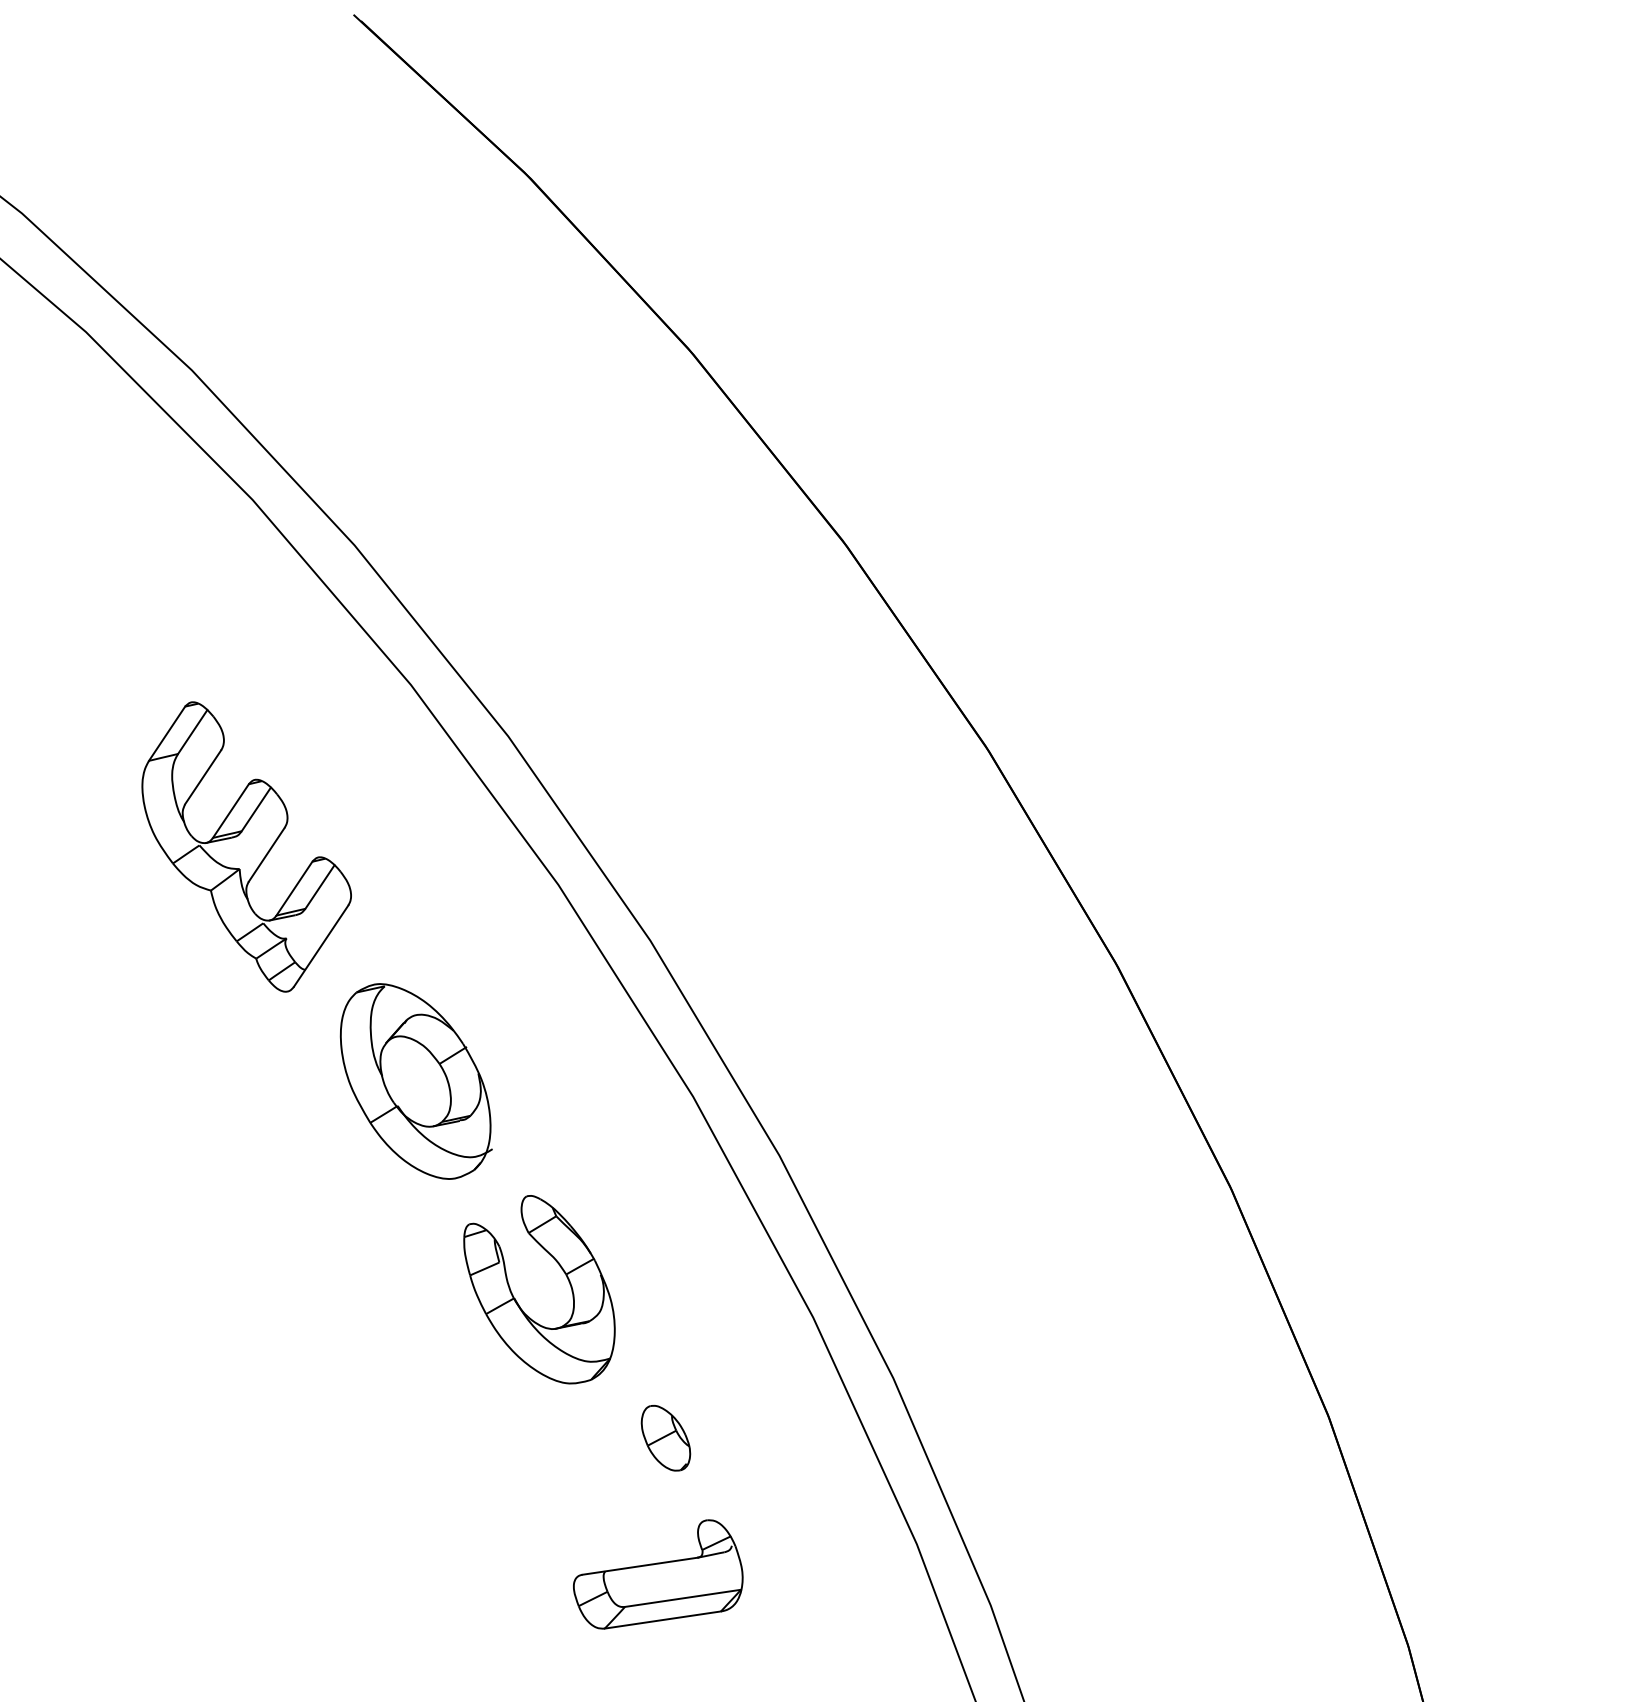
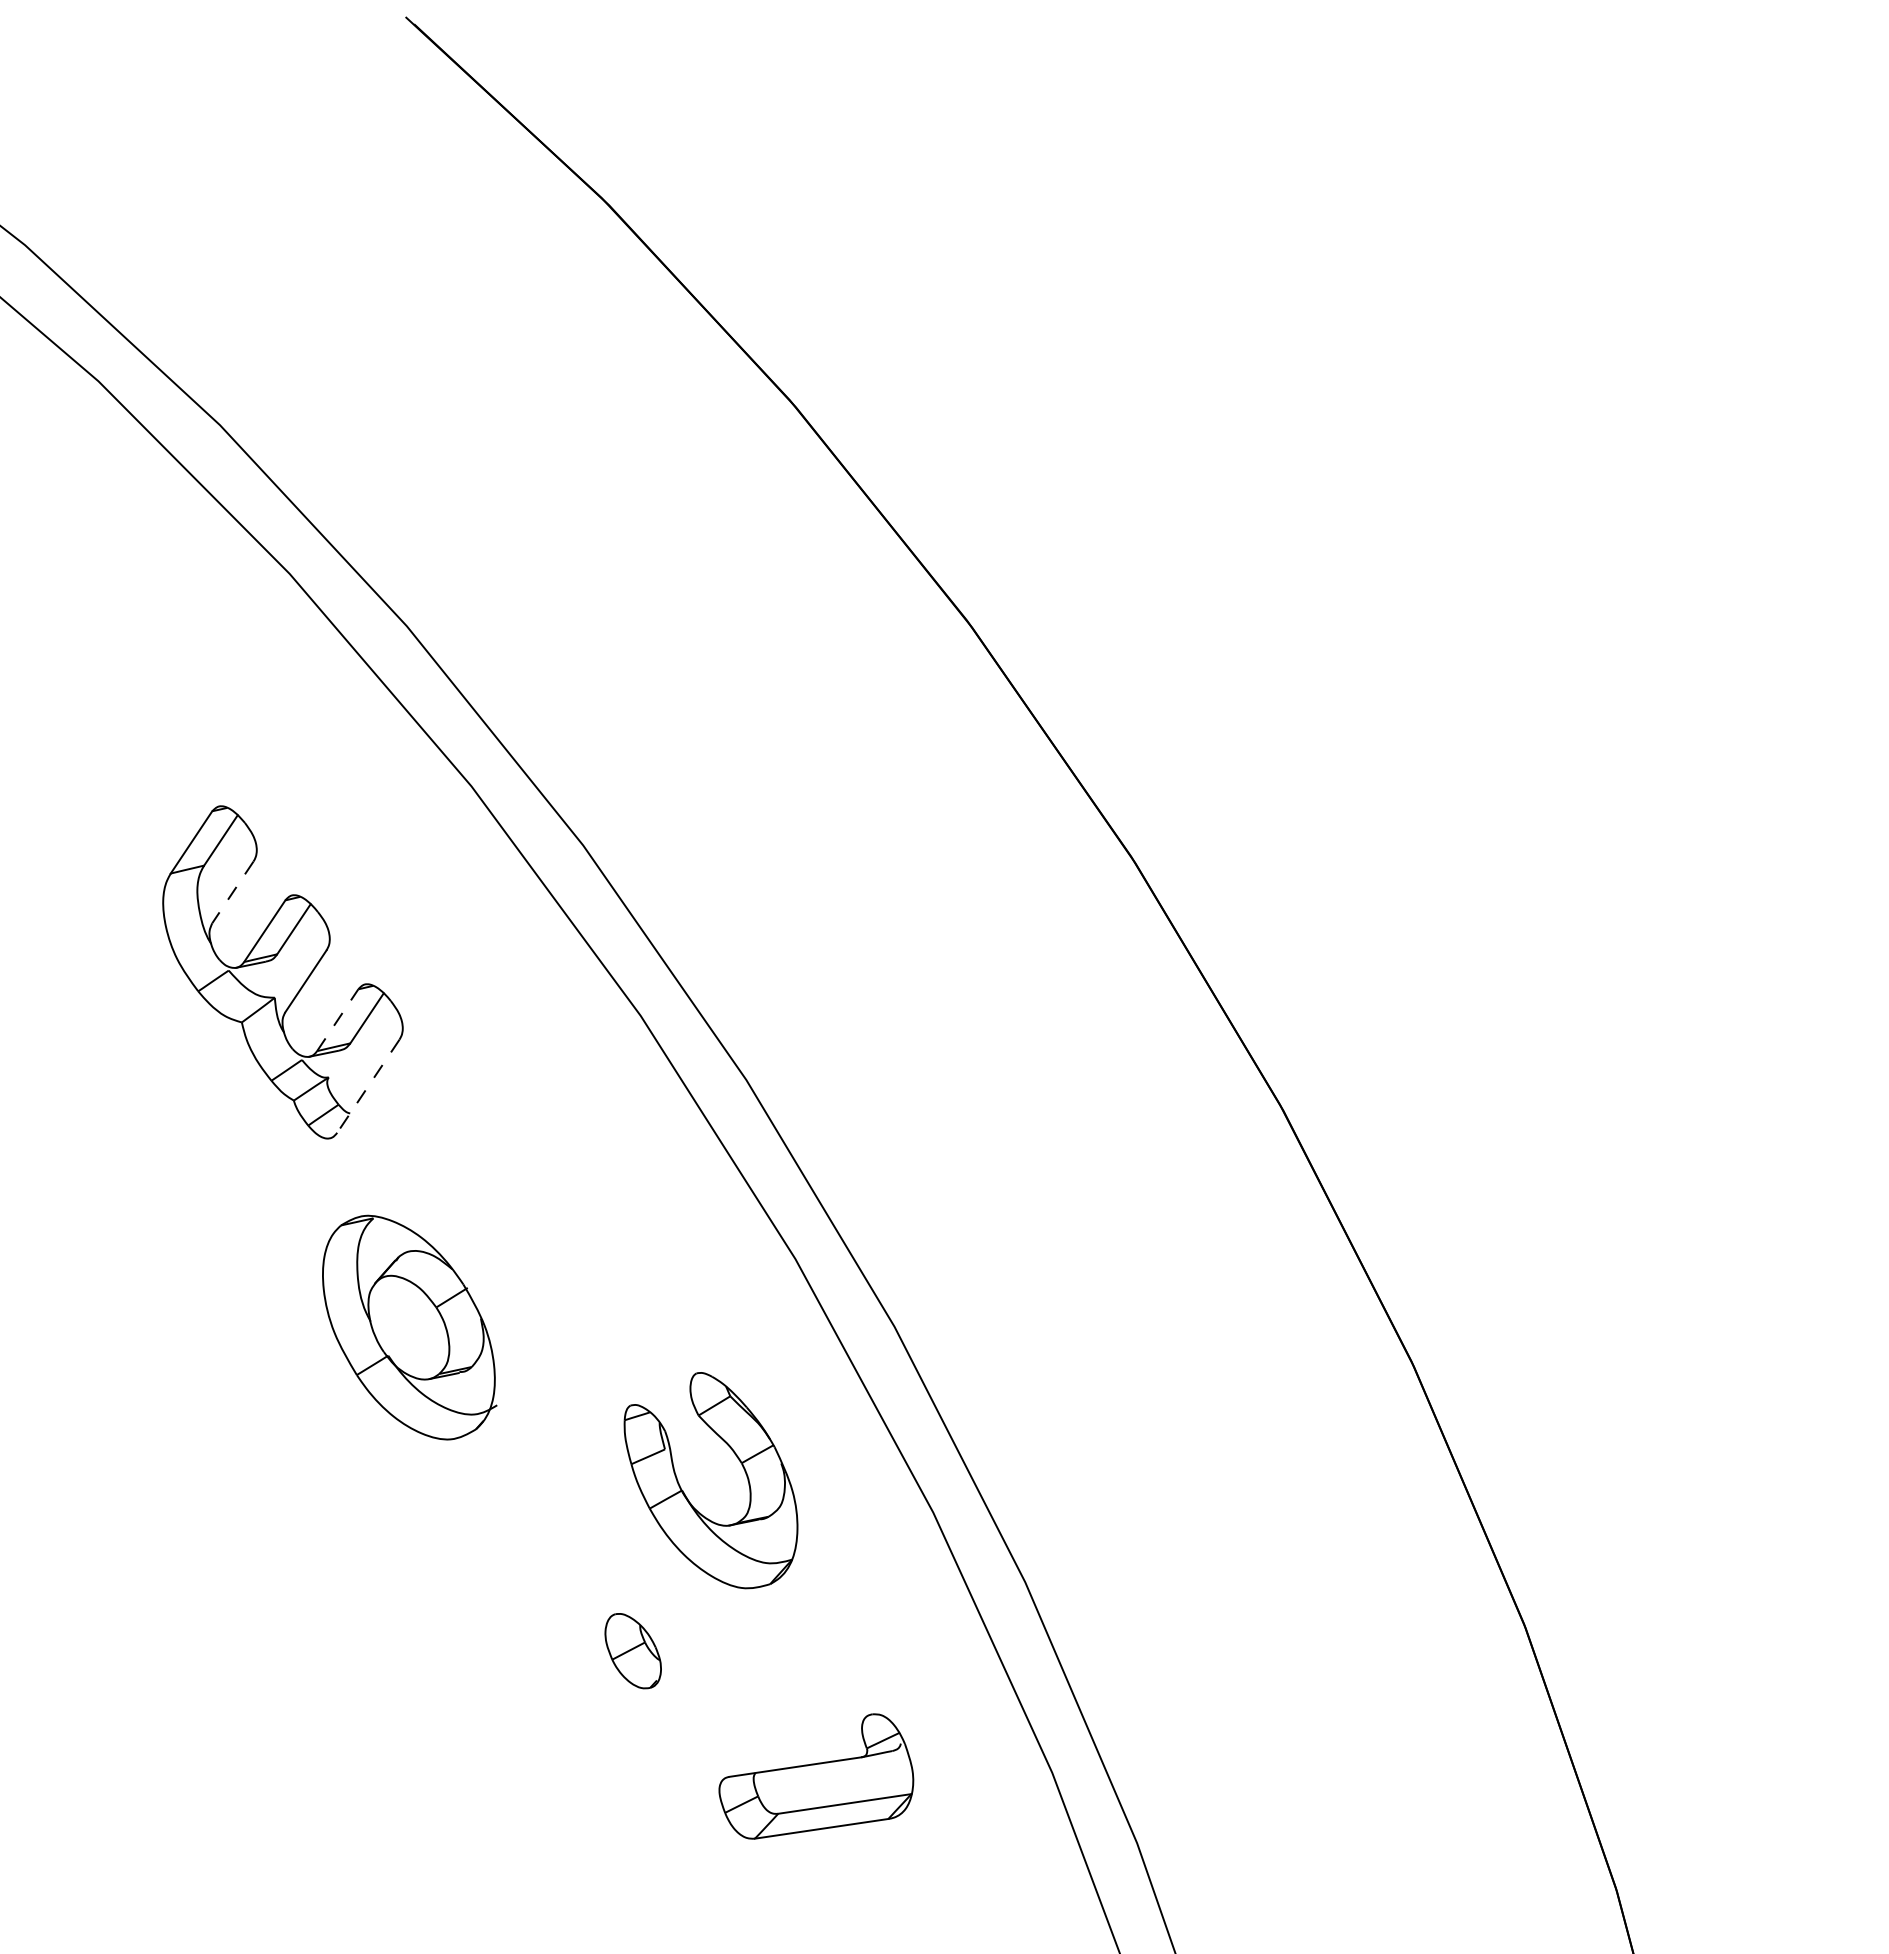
line: (202, 777) -> (232, 892), solid -> dashed
line: (294, 888) -> (337, 1019), solid -> dashed
line: (321, 946) -> (368, 1086), solid -> dashed
part: (416, 1081) -> (409, 1327), moved
part: (518, 1302) -> (686, 1495), moved
part: (665, 1438) -> (632, 1651), moved
part: (658, 1574) -> (816, 1776), moved

